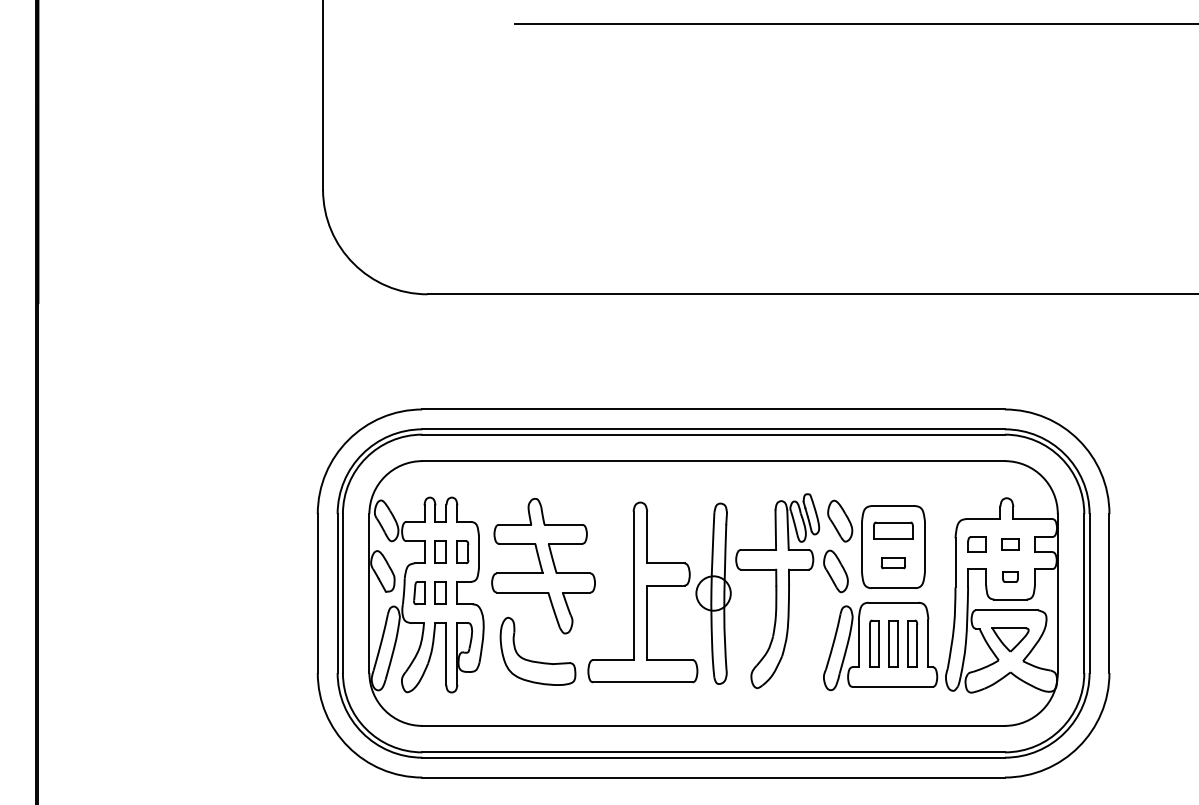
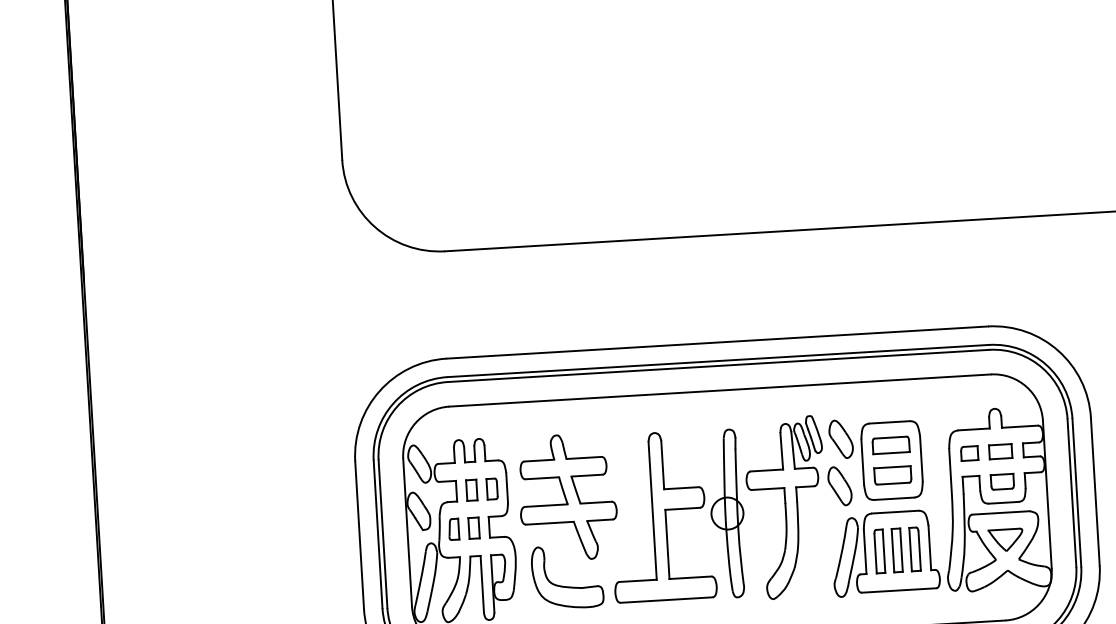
part: (1010, 544) -> (1000, 451), size x1.43
part: (893, 562) -> (892, 474), size x1.67
part: (1010, 576) -> (1002, 481), size x1.67

